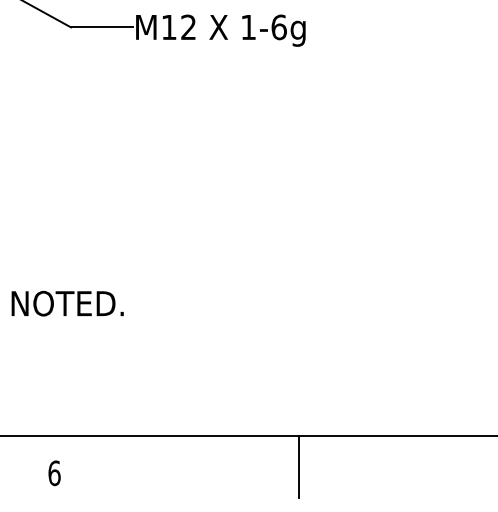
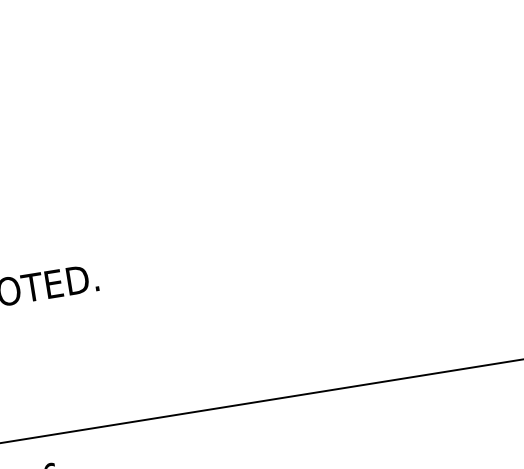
line: (299, 467) -> (321, 427), removed

